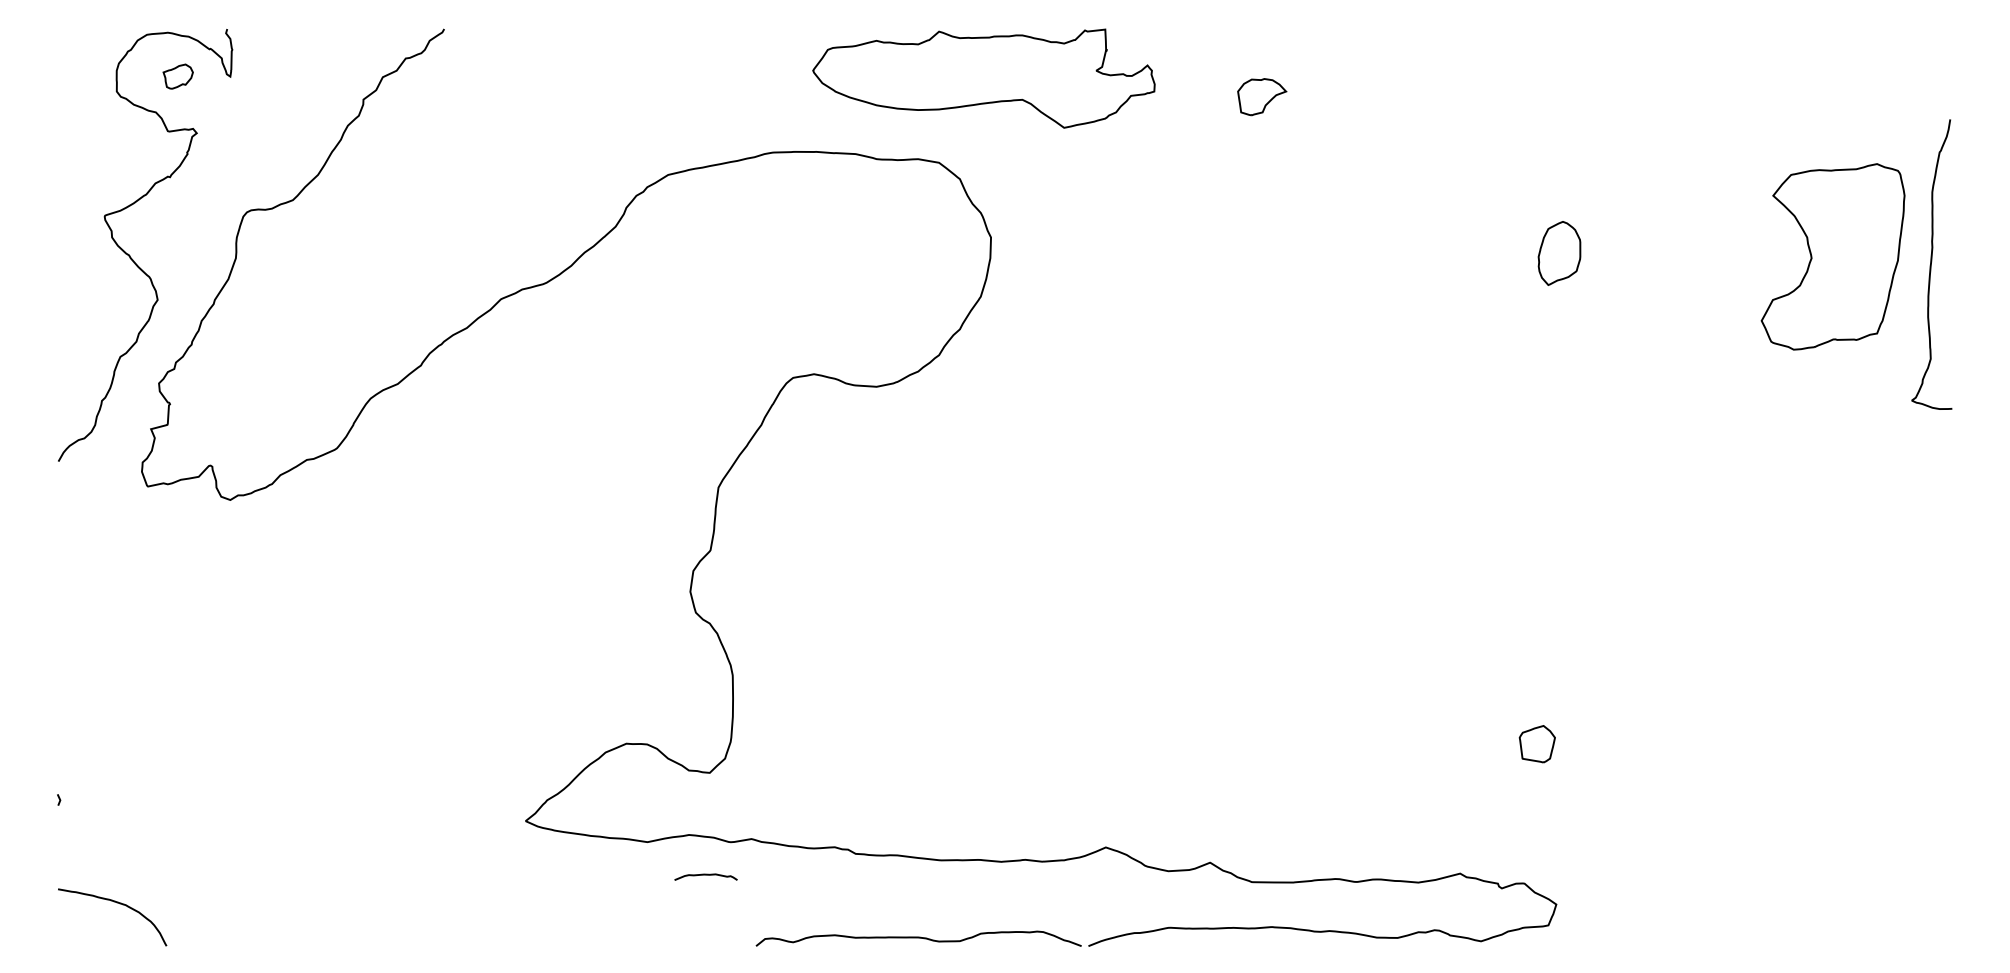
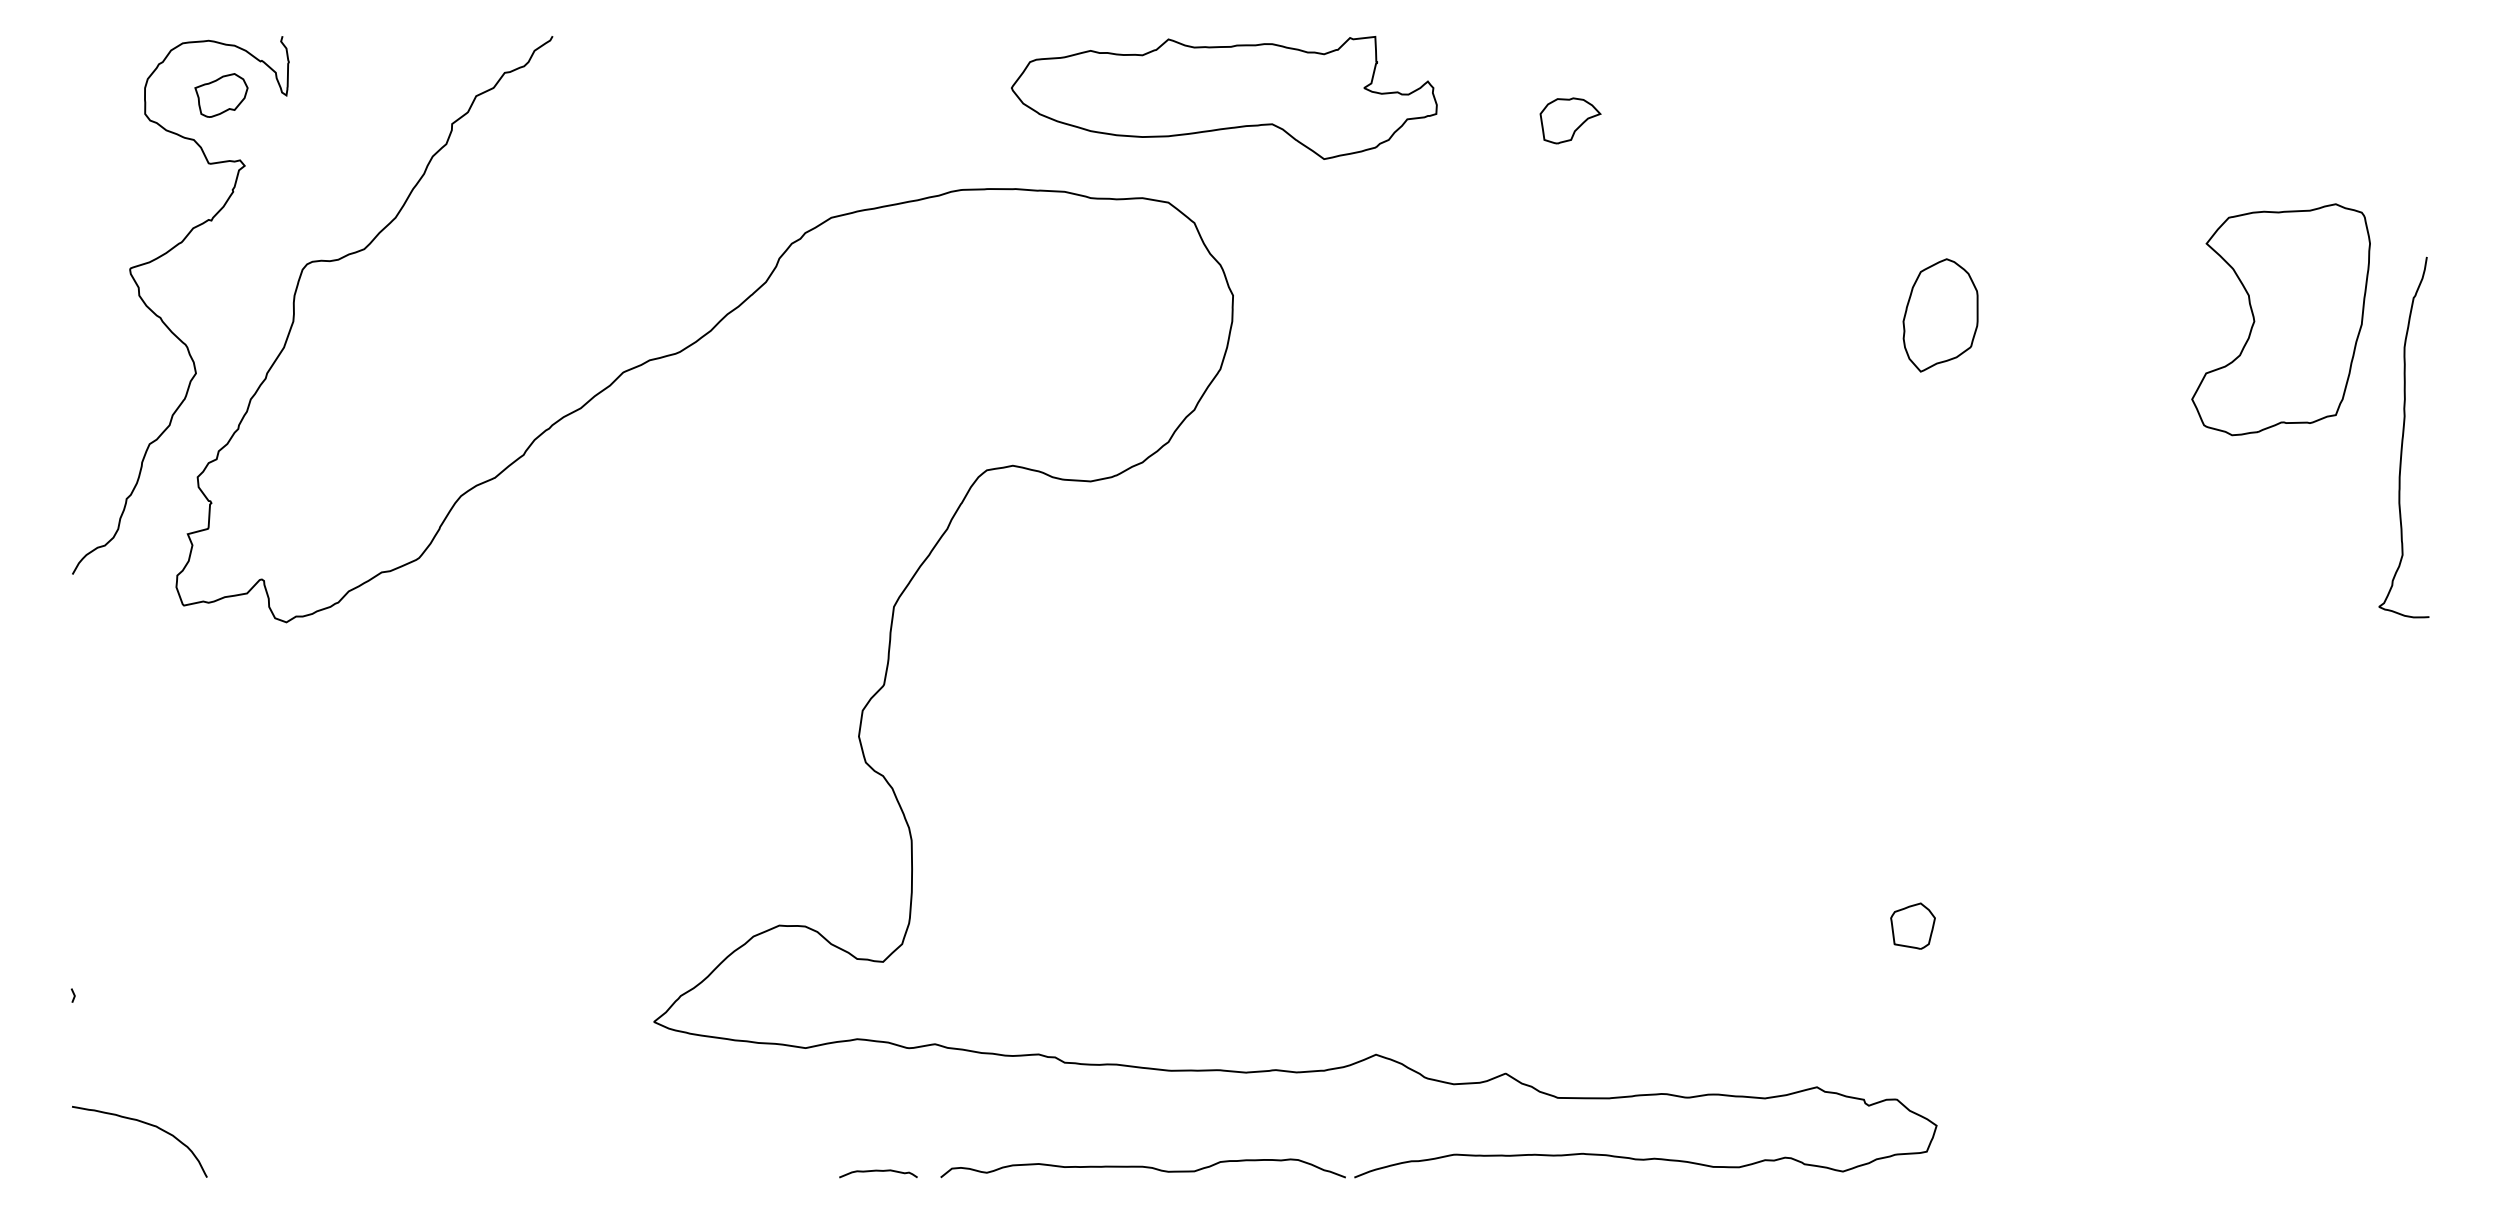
part: (178, 76) -> (221, 95), size x1.43
part: (1559, 253) -> (1940, 315), size x1.43
curve: (1931, 264) -> (2403, 437), moved
curve: (705, 875) -> (877, 1171), moved

